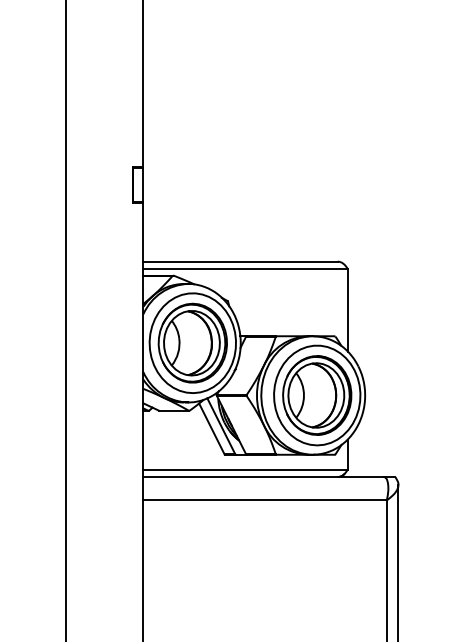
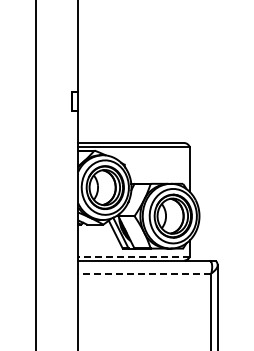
line: (246, 469) -> (134, 256), solid -> dashed
line: (264, 500) -> (144, 273), solid -> dashed

